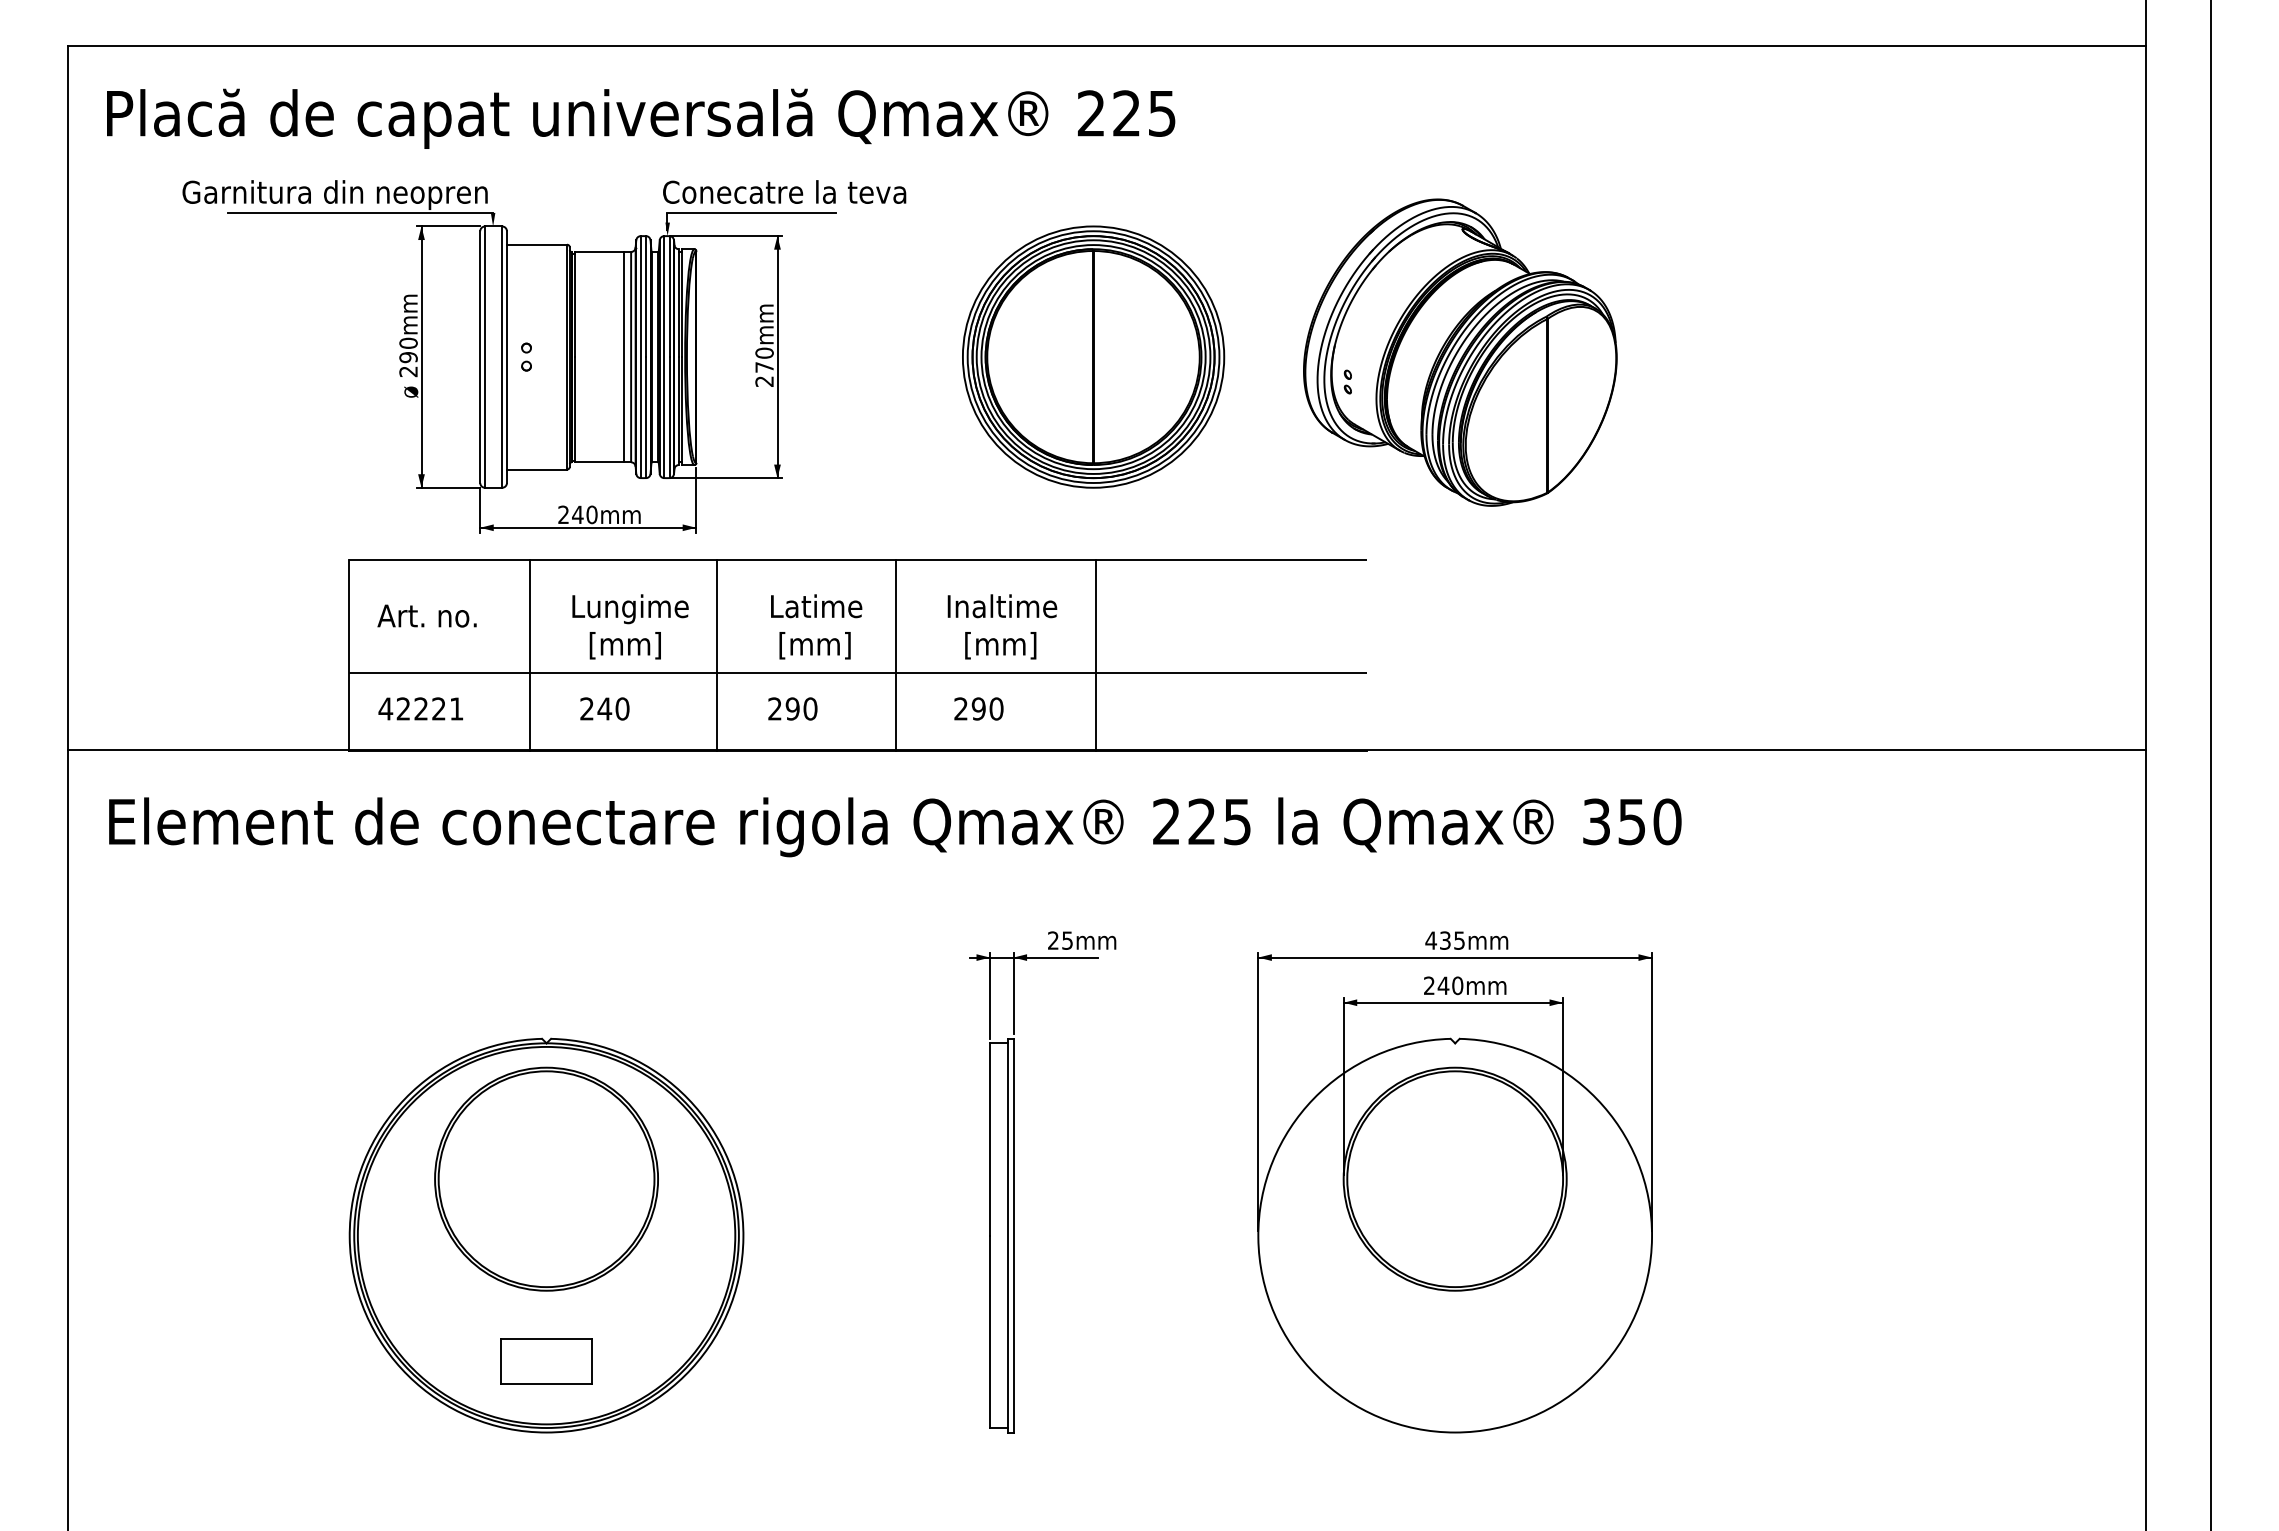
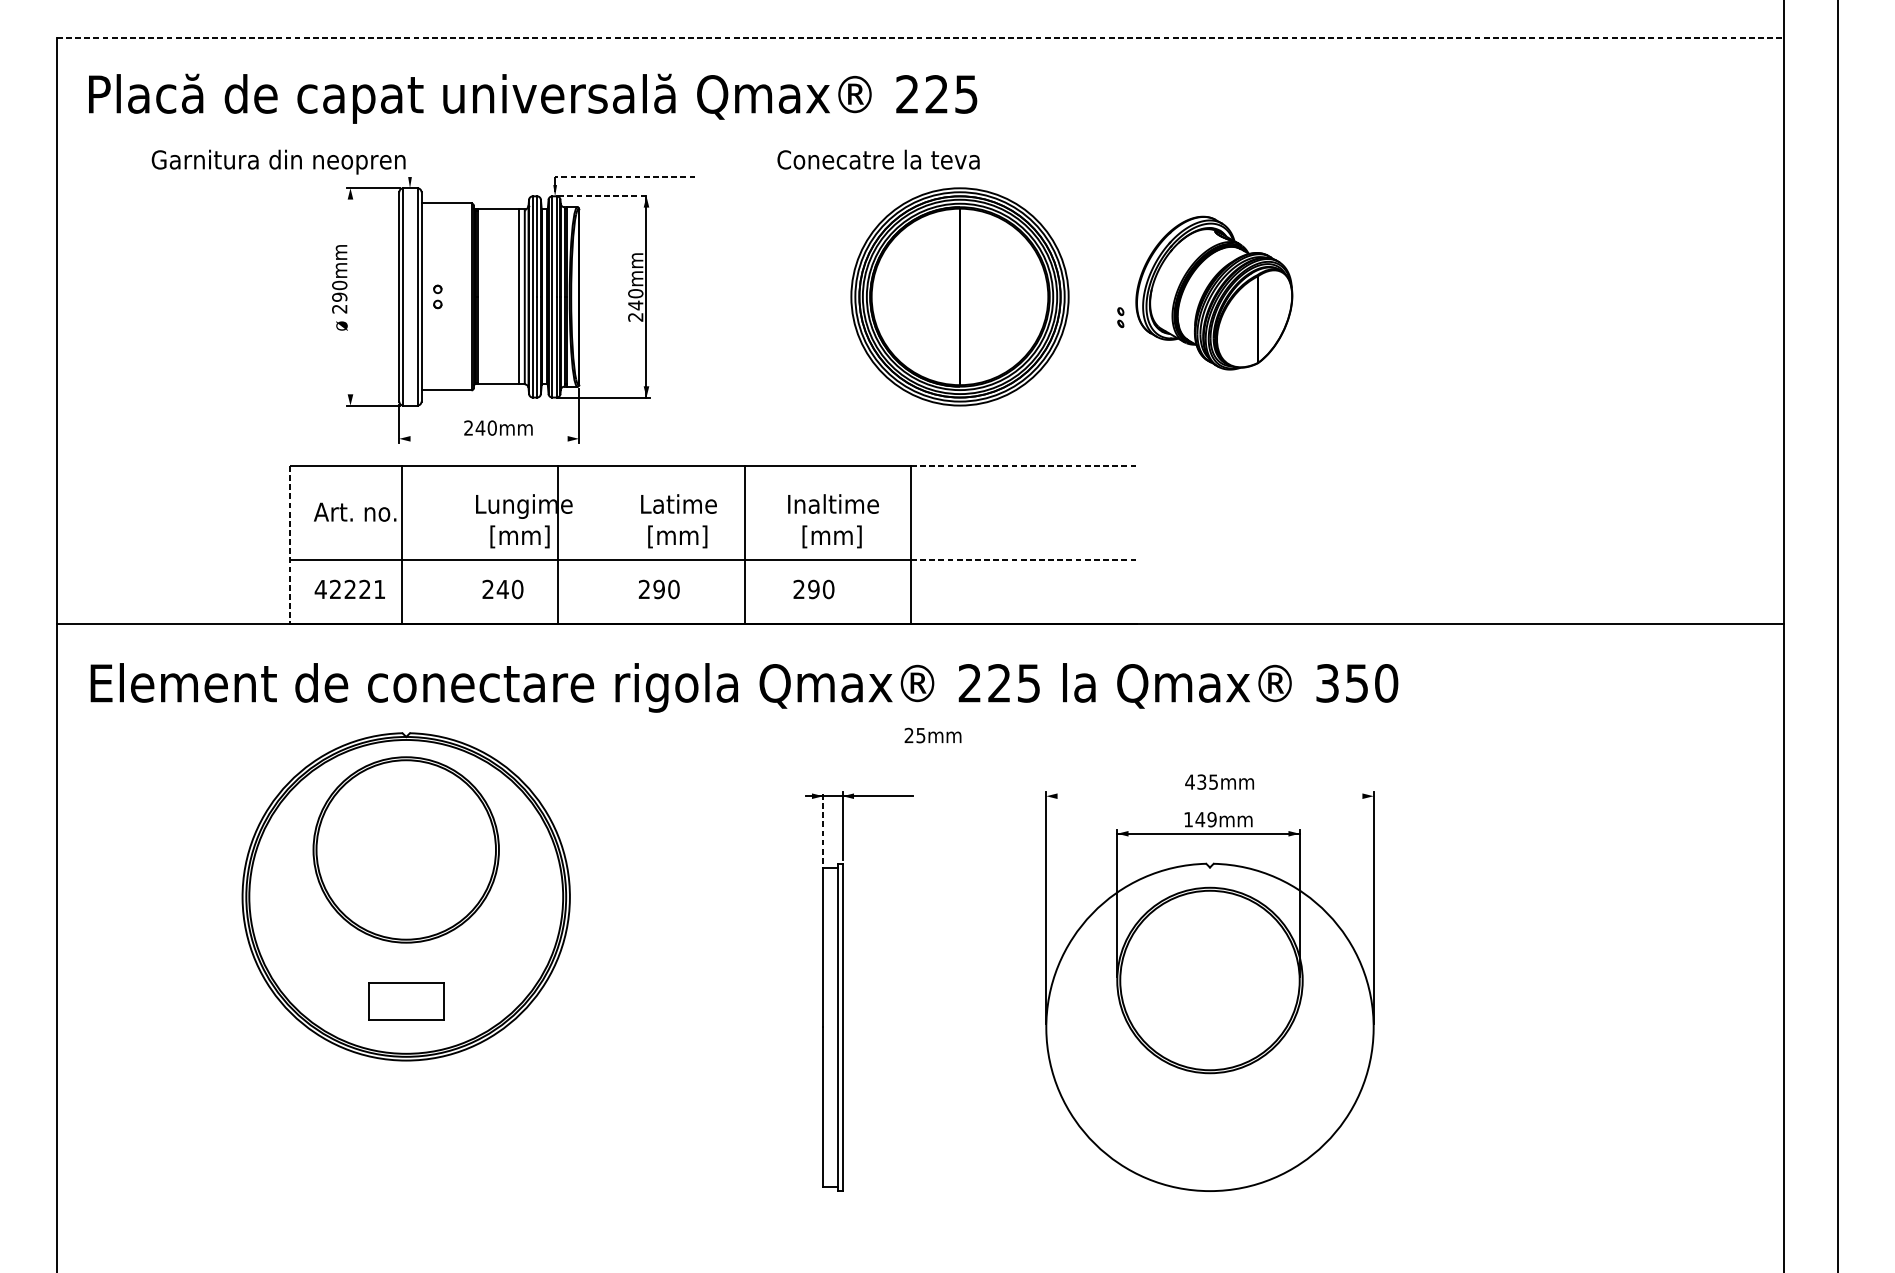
line: (1107, 45) -> (920, 37), solid -> dashed
text: (784, 191) -> (878, 159), moved
line: (360, 212) -> (299, 176), removed
line: (751, 212) -> (624, 176), solid -> dashed
line: (727, 236) -> (604, 196), solid -> dashed
part: (1460, 352) -> (1214, 293), size x0.6
line: (421, 356) -> (350, 296), removed
part: (1093, 356) -> (959, 296), moved
text: (764, 367) -> (635, 305), 270mm -> 240mm
line: (588, 527) -> (489, 438), removed
line: (1231, 560) -> (1023, 466), solid -> dashed
line: (349, 655) -> (290, 545), solid -> dashed
line: (530, 655) -> (402, 545), moved
line: (717, 655) -> (558, 545), moved
line: (1231, 672) -> (1023, 559), solid -> dashed
text: (1082, 940) -> (933, 735), moved
line: (1455, 957) -> (1210, 796), removed
text: (1443, 985) -> (1200, 819), 240mm -> 149mm
line: (990, 995) -> (823, 827), solid -> dashed
part: (546, 1235) -> (406, 896), moved

